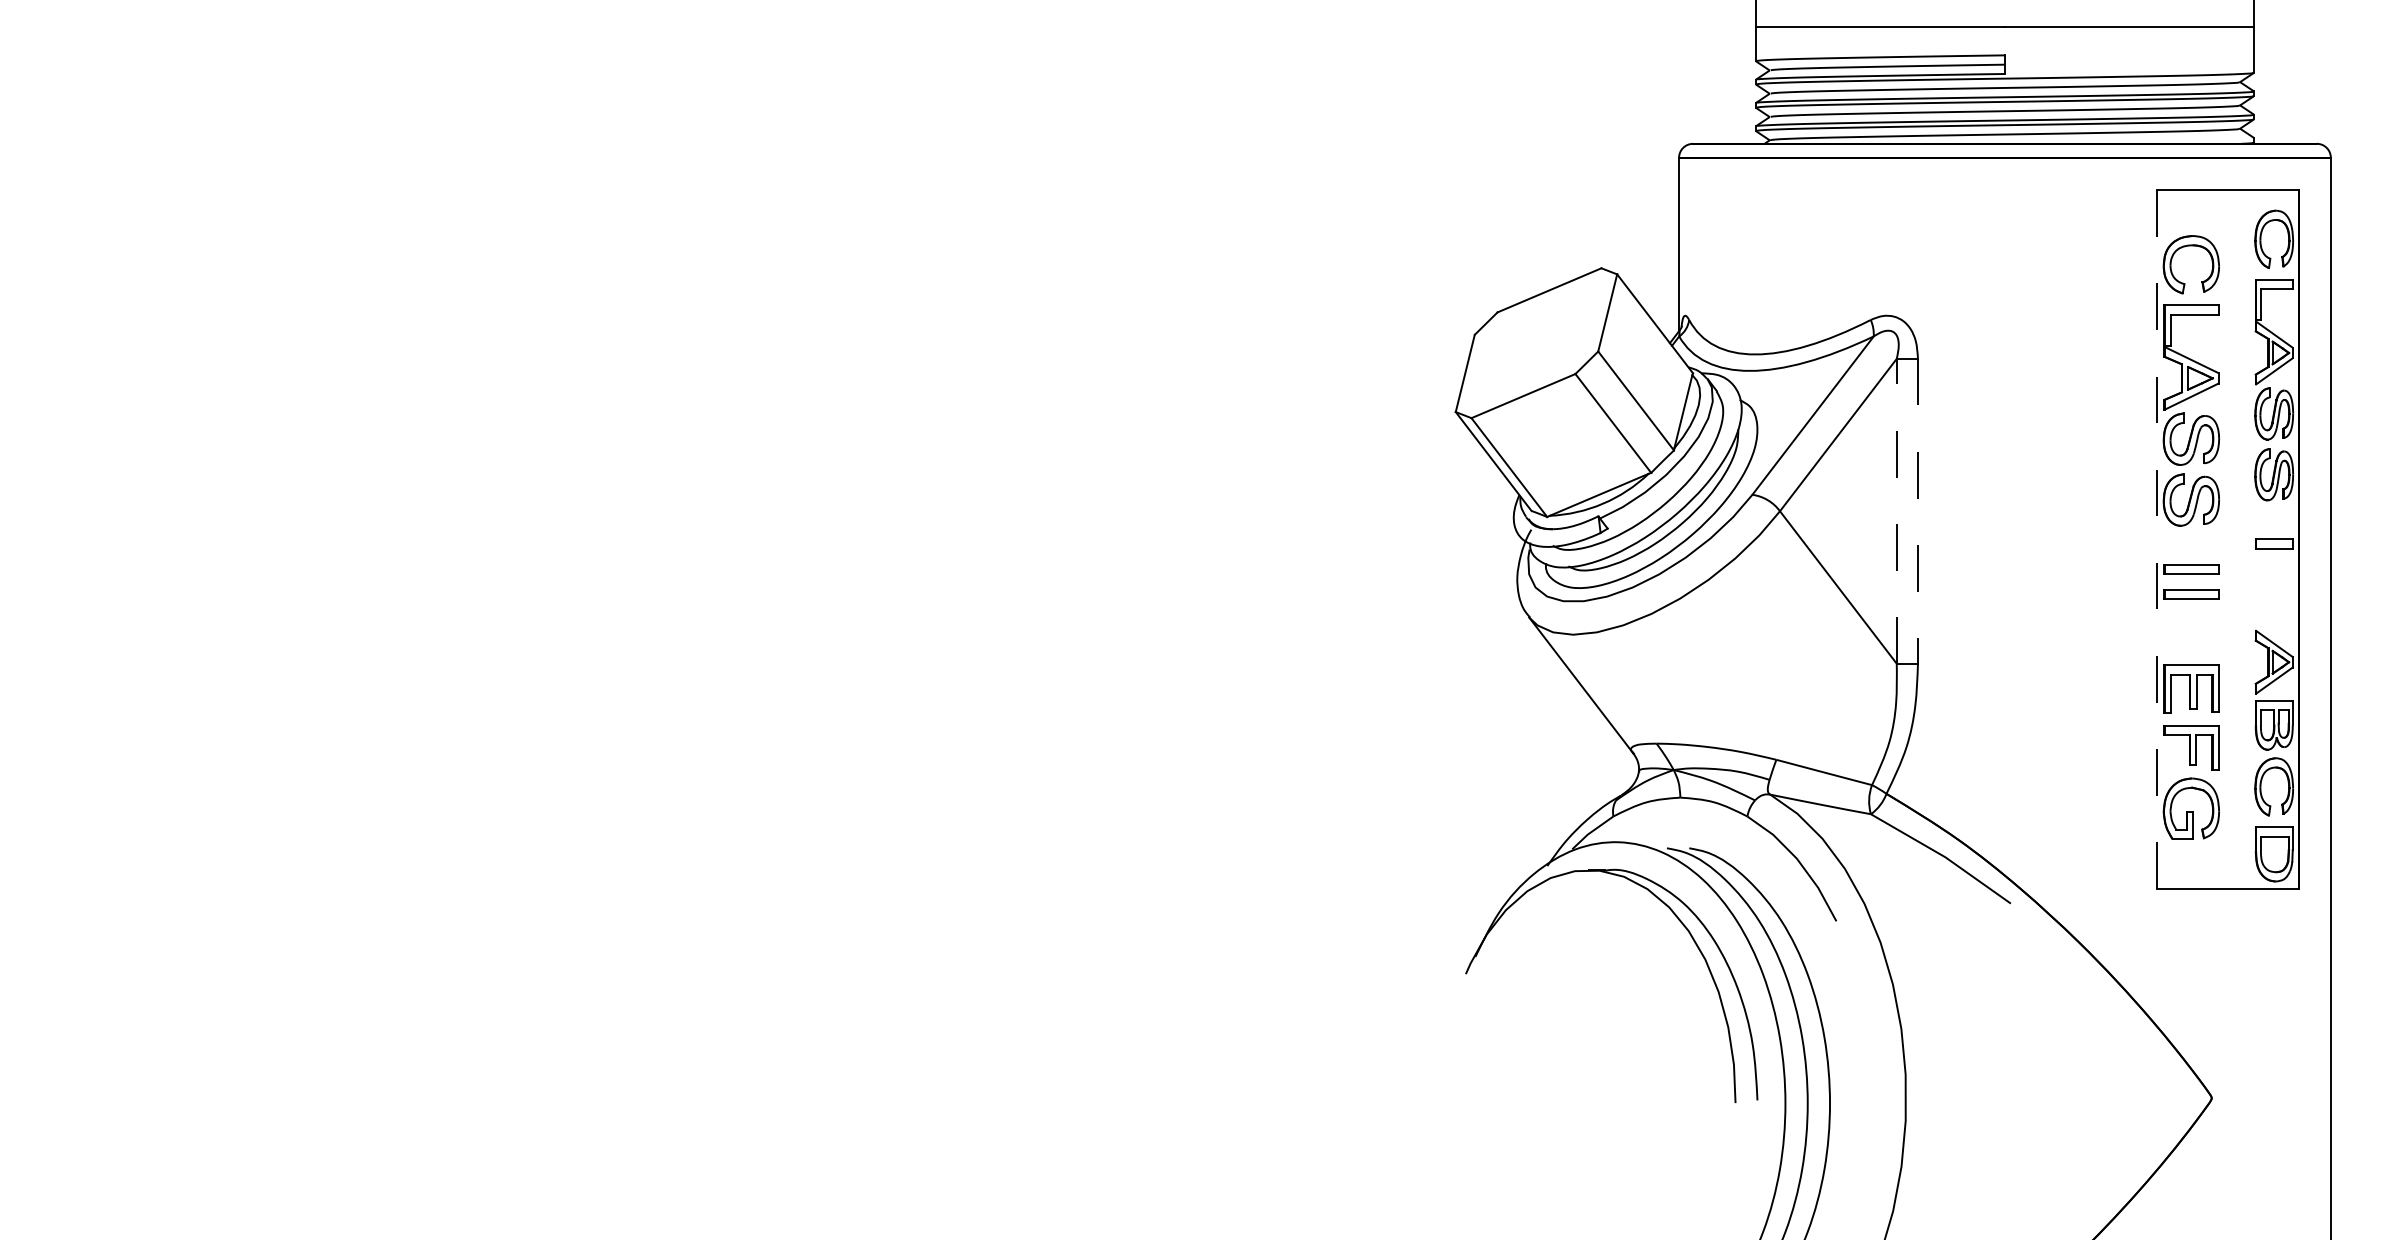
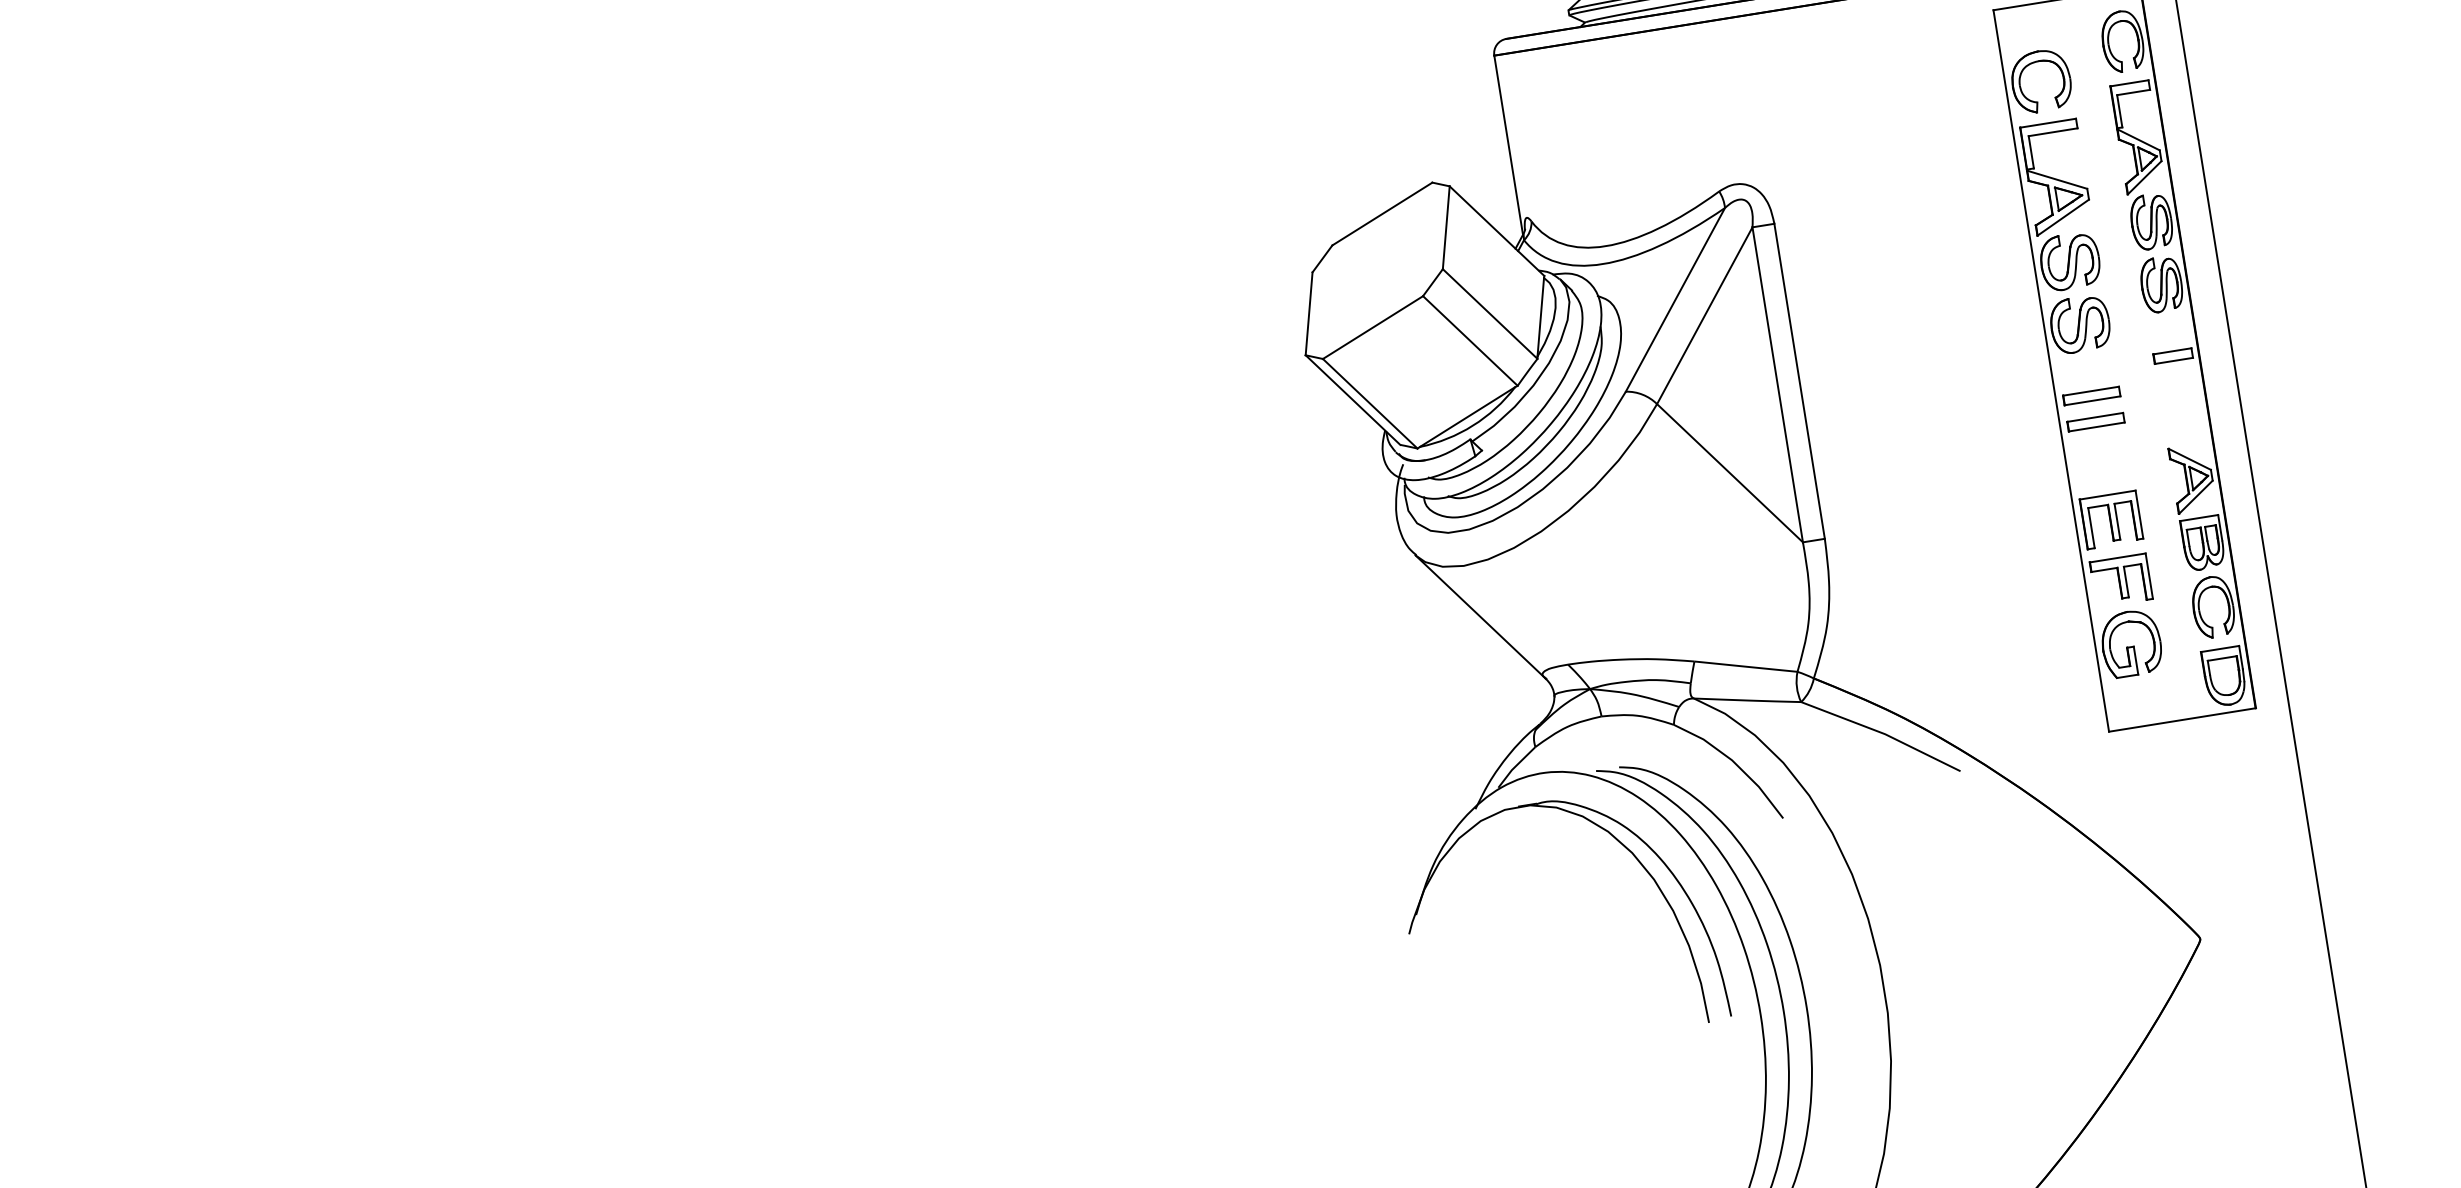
line: (1896, 510) -> (1777, 384), dashed -> solid
line: (1917, 511) -> (1799, 381), dashed -> solid
line: (2157, 540) -> (2051, 371), dashed -> solid

